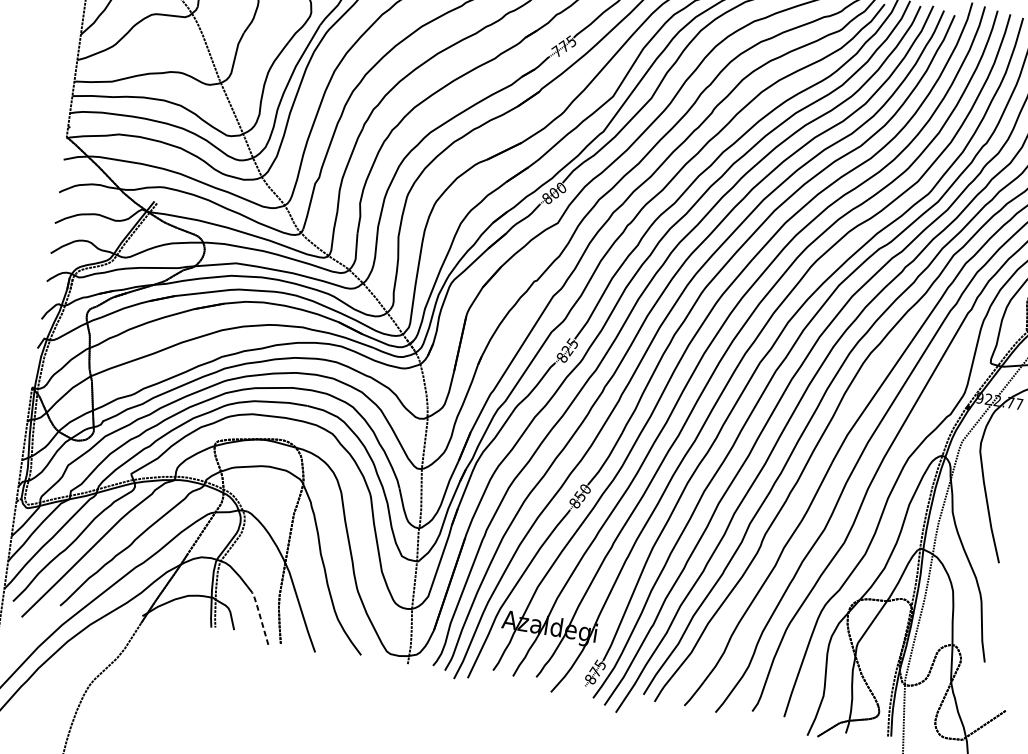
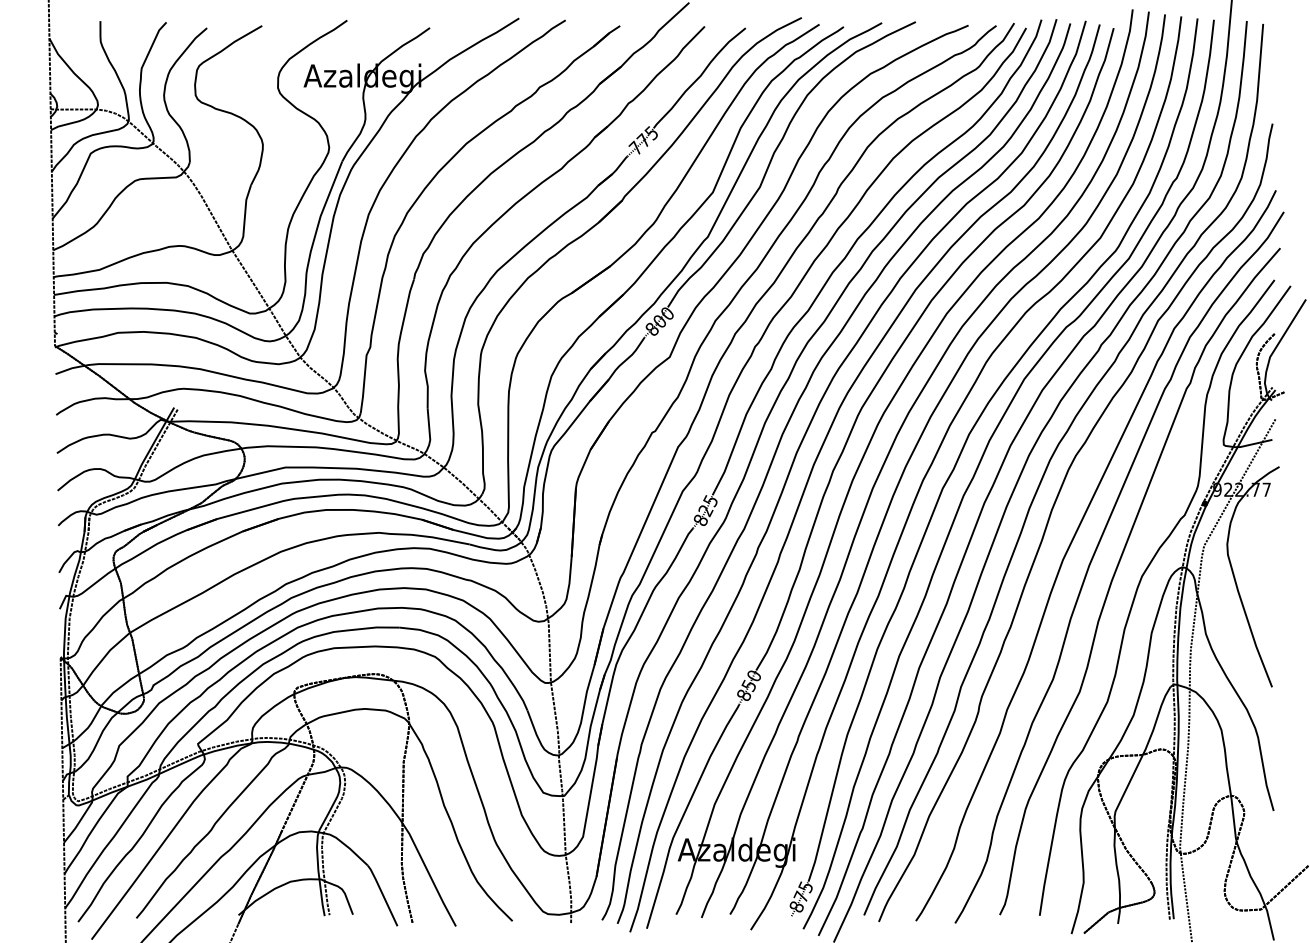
line: (260, 617) -> (382, 894), dashed -> solid

